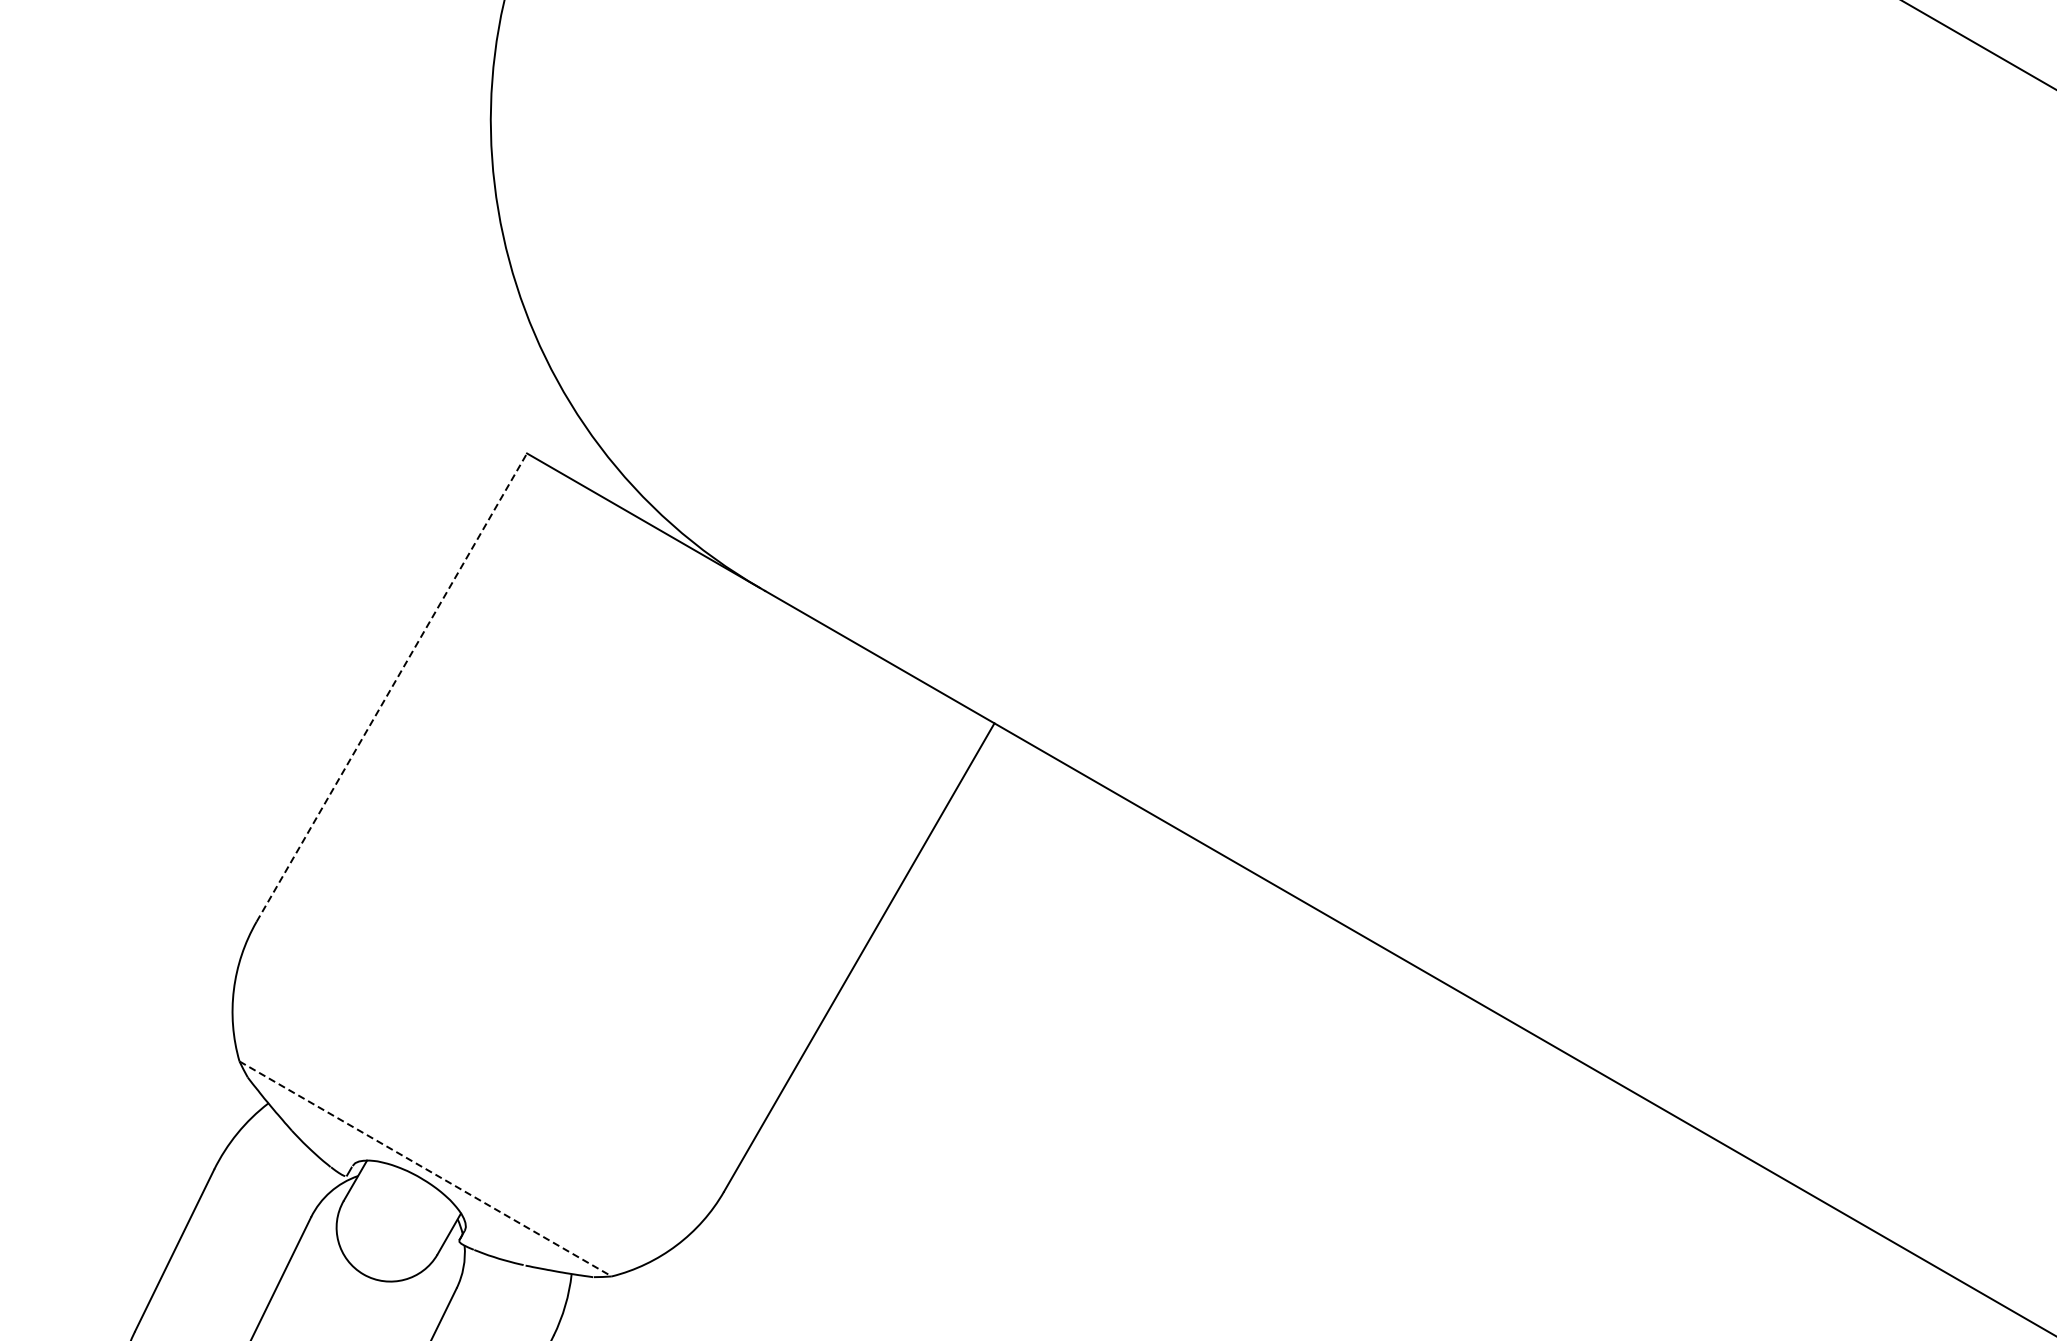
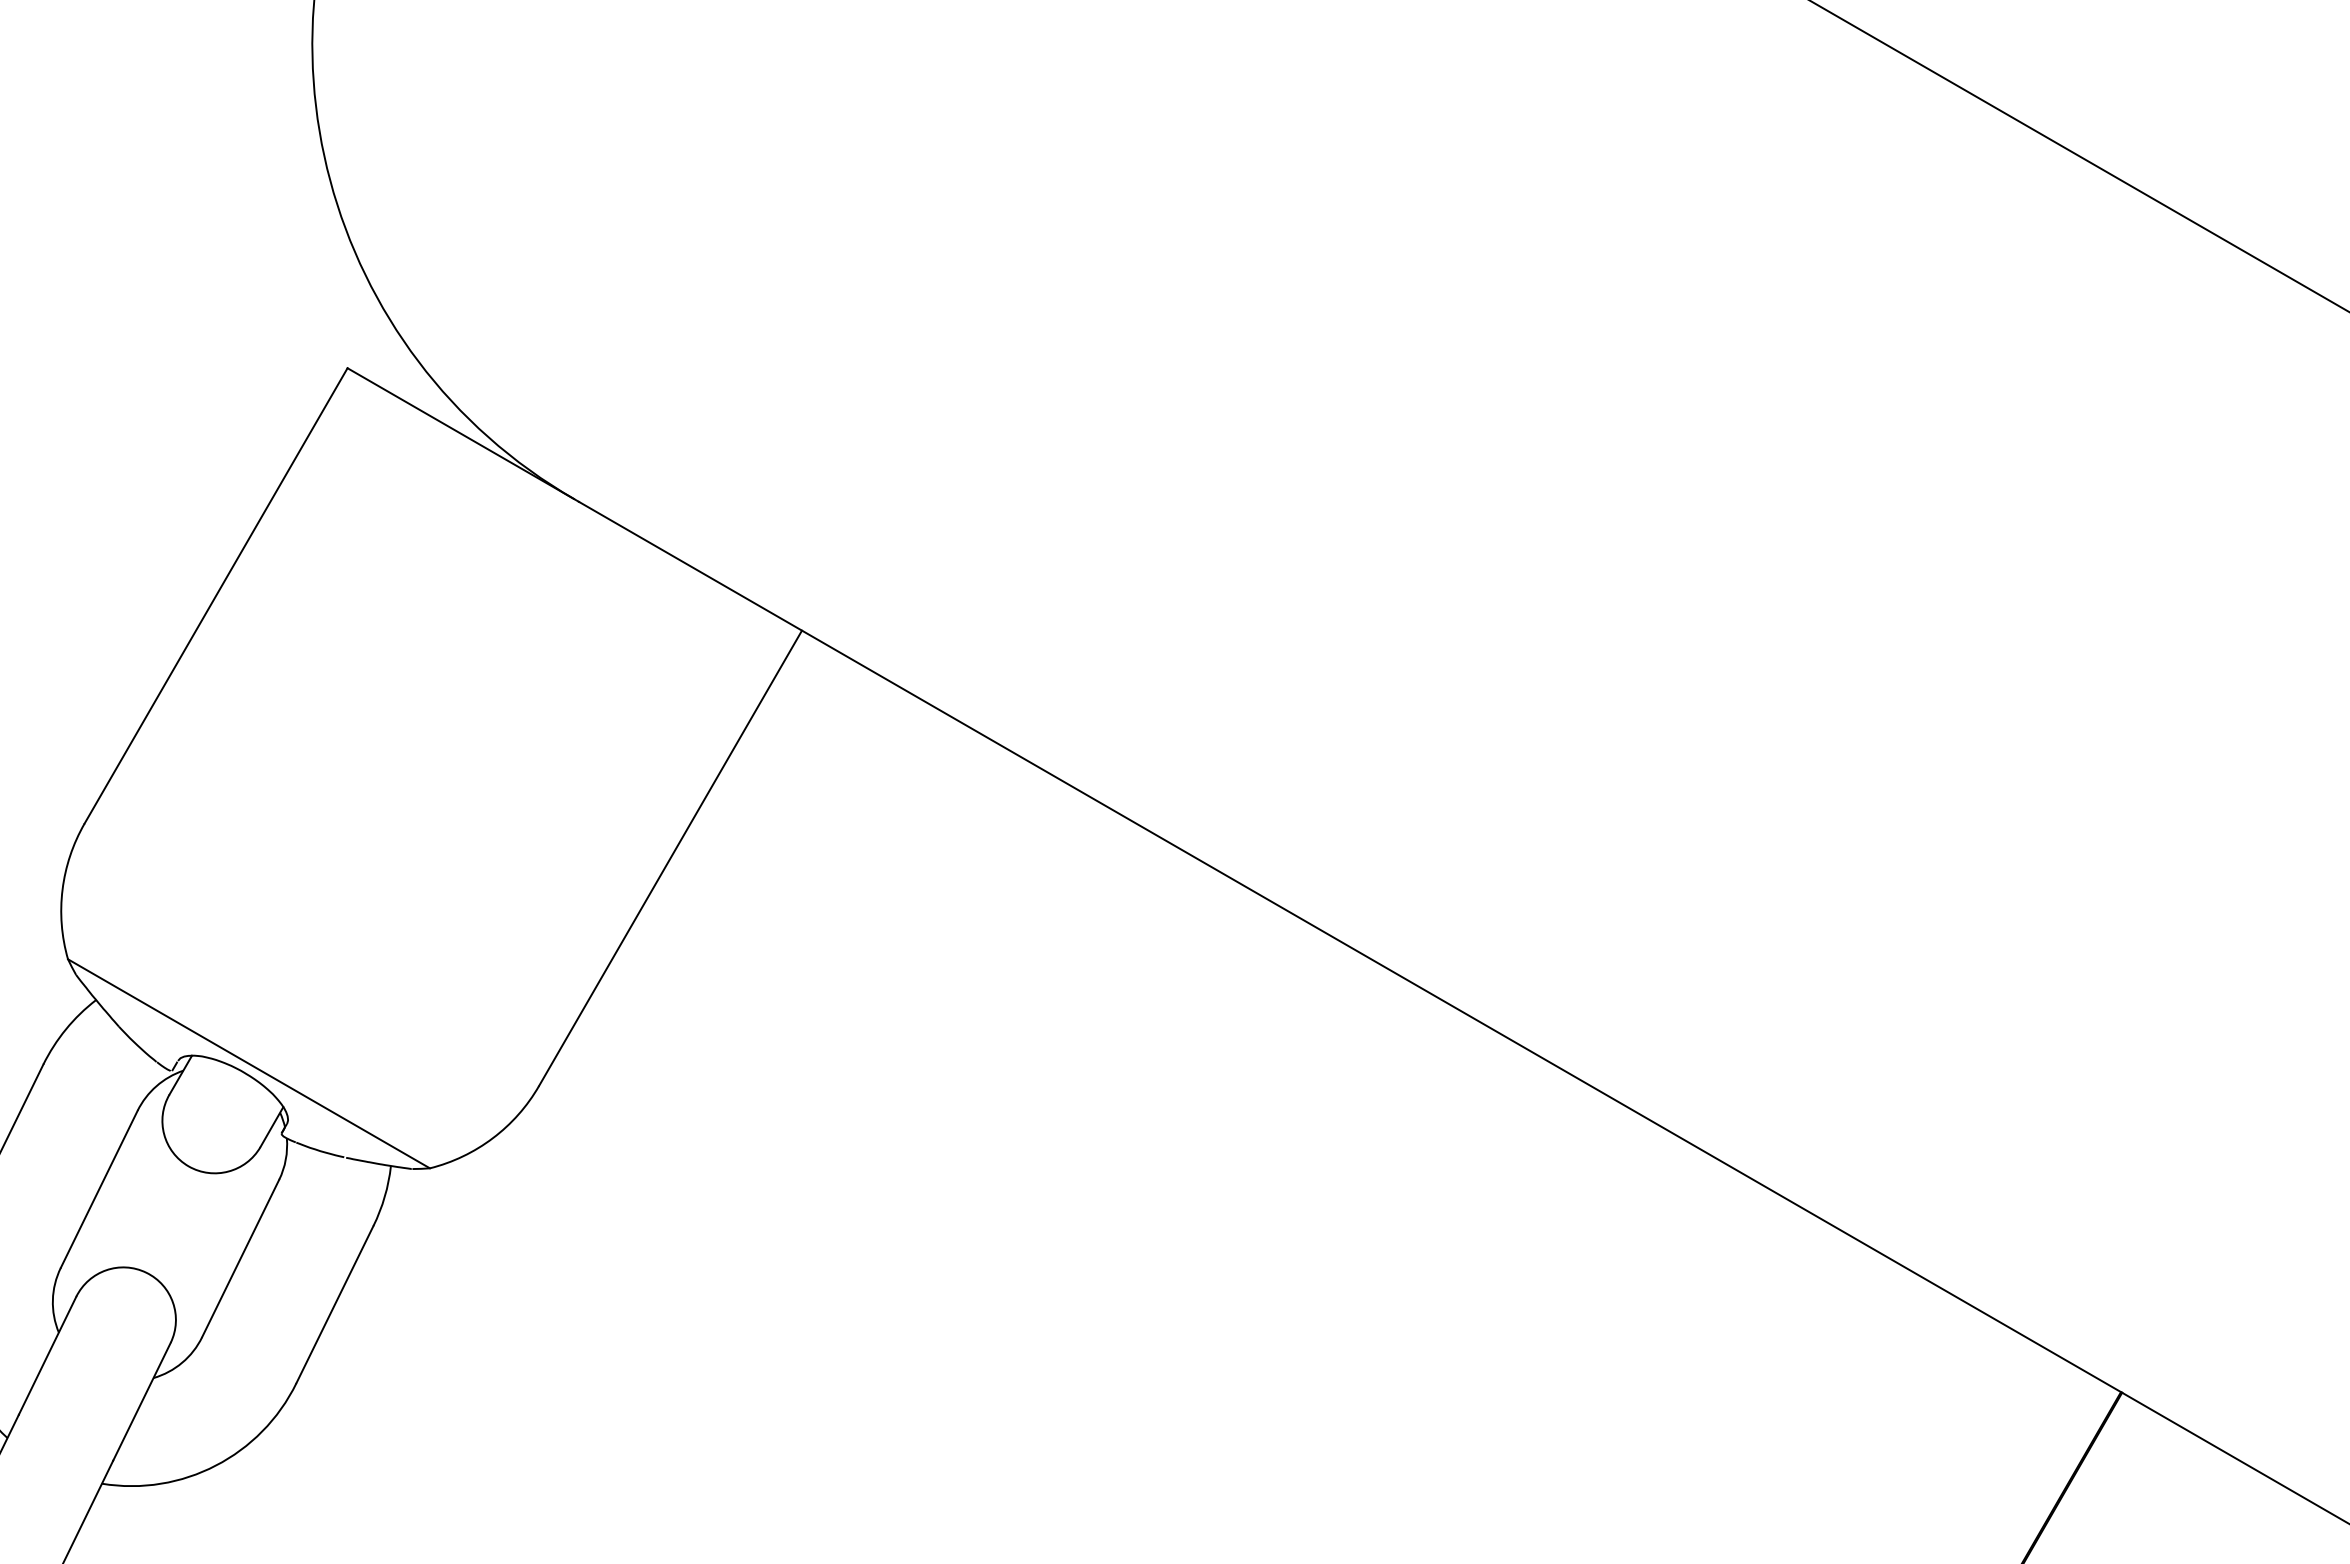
line: (392, 687) -> (216, 595), dashed -> solid
line: (425, 1168) -> (248, 1063), dashed -> solid

